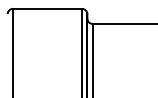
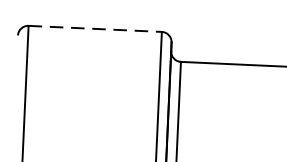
line: (47, 8) -> (95, 28), solid -> dashed

